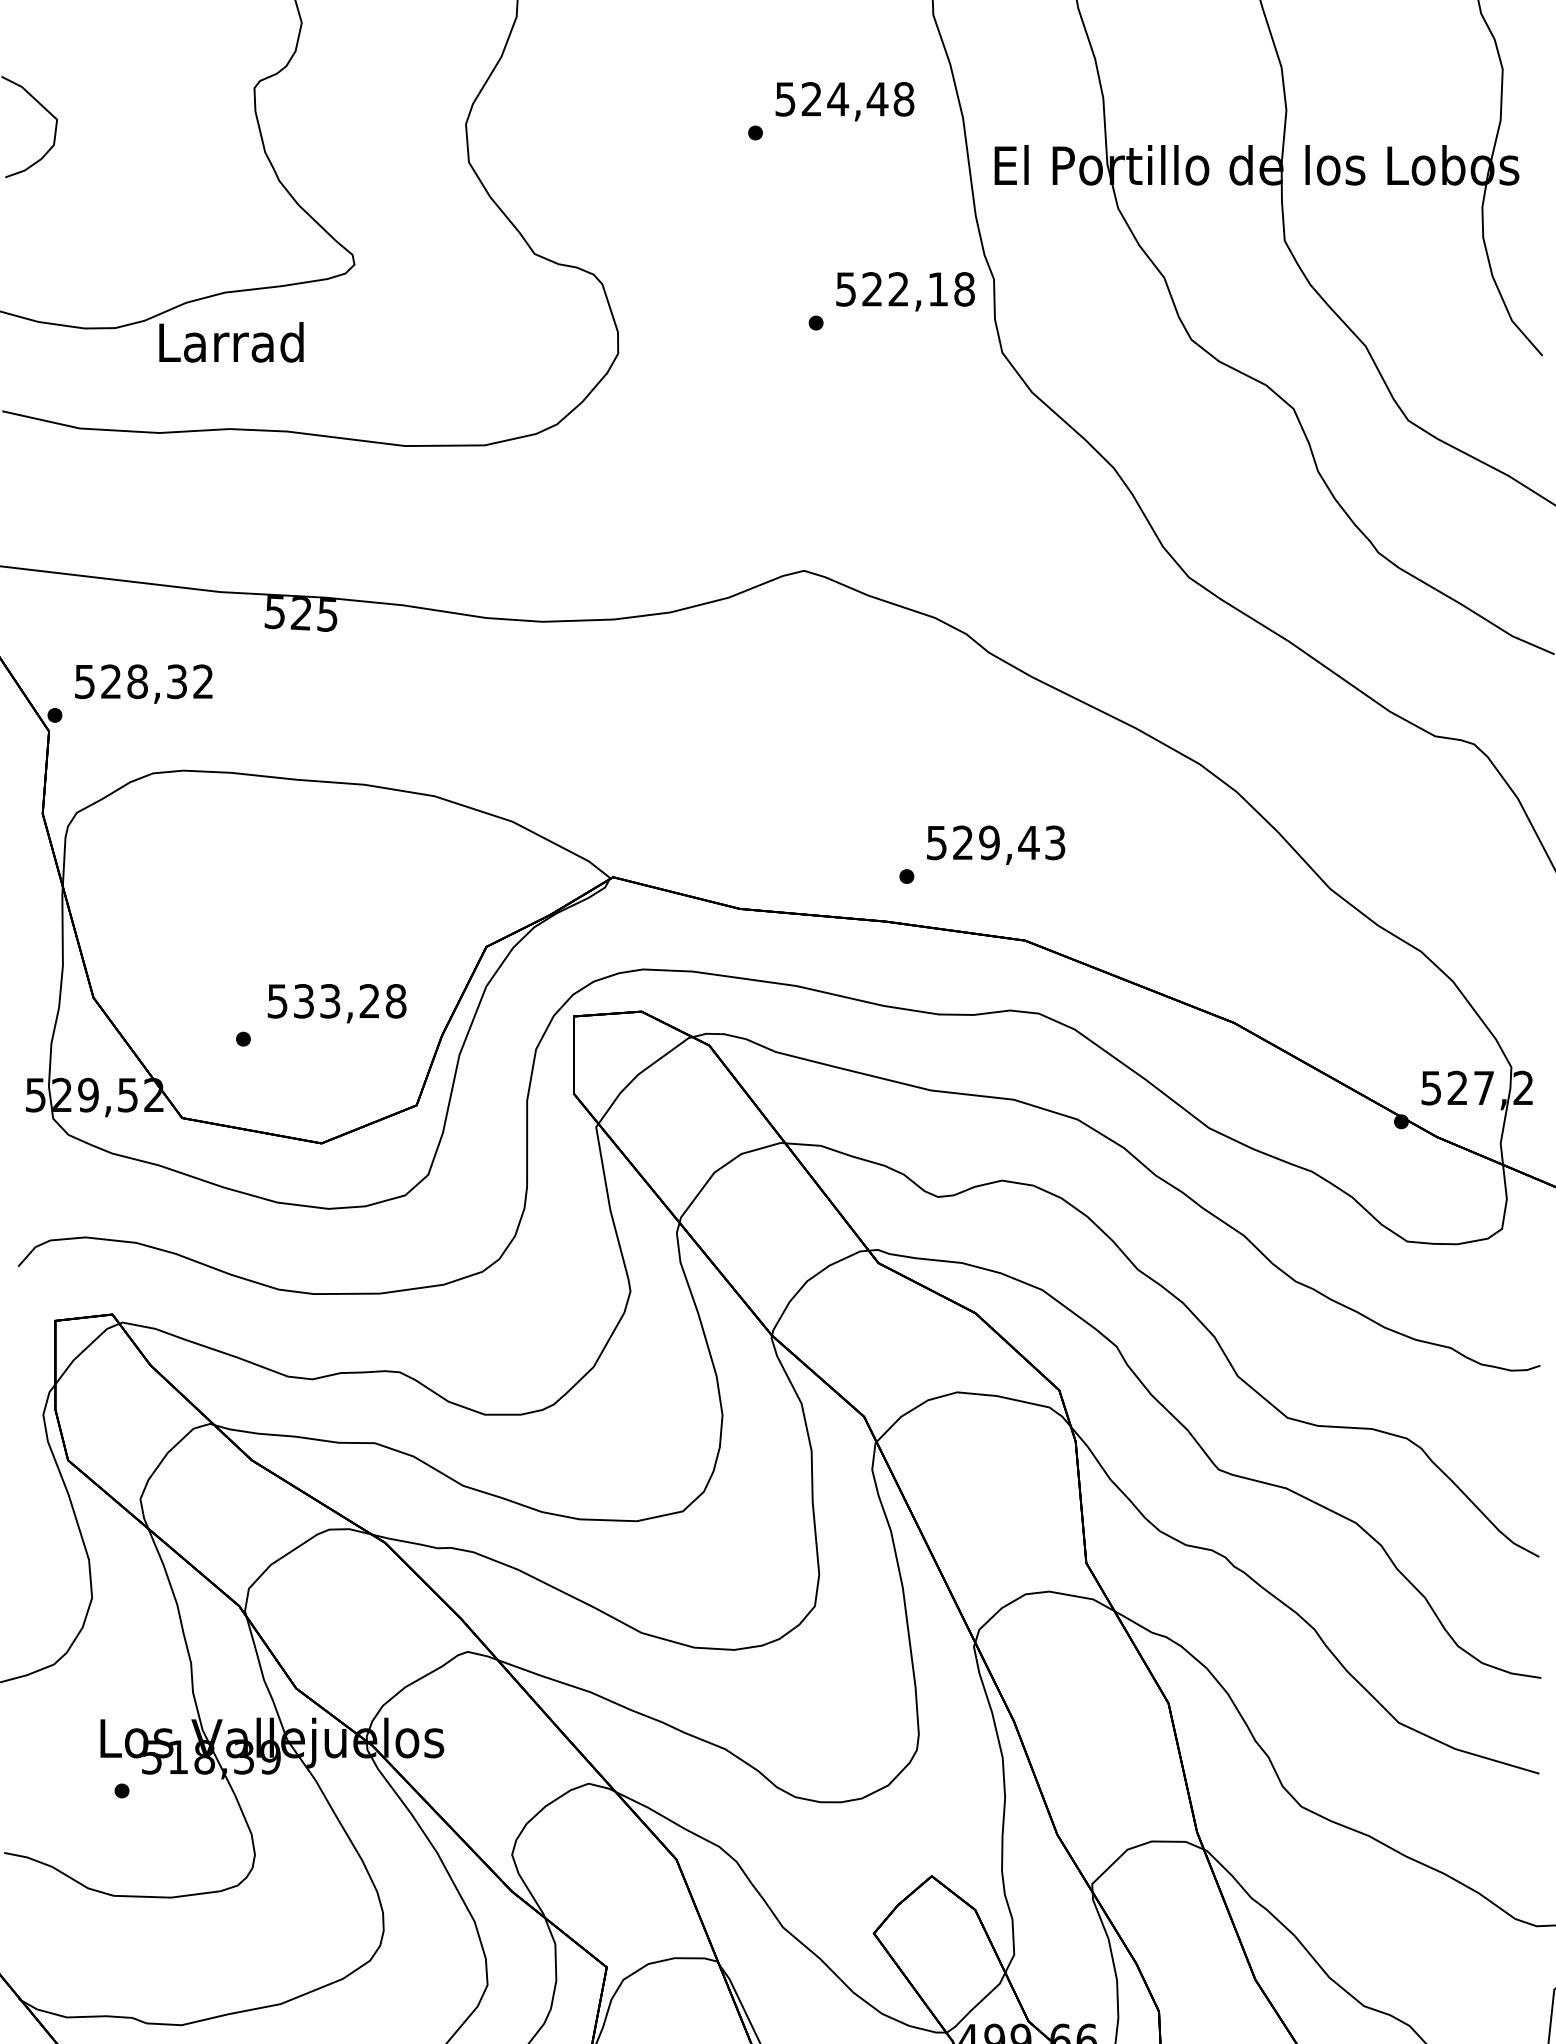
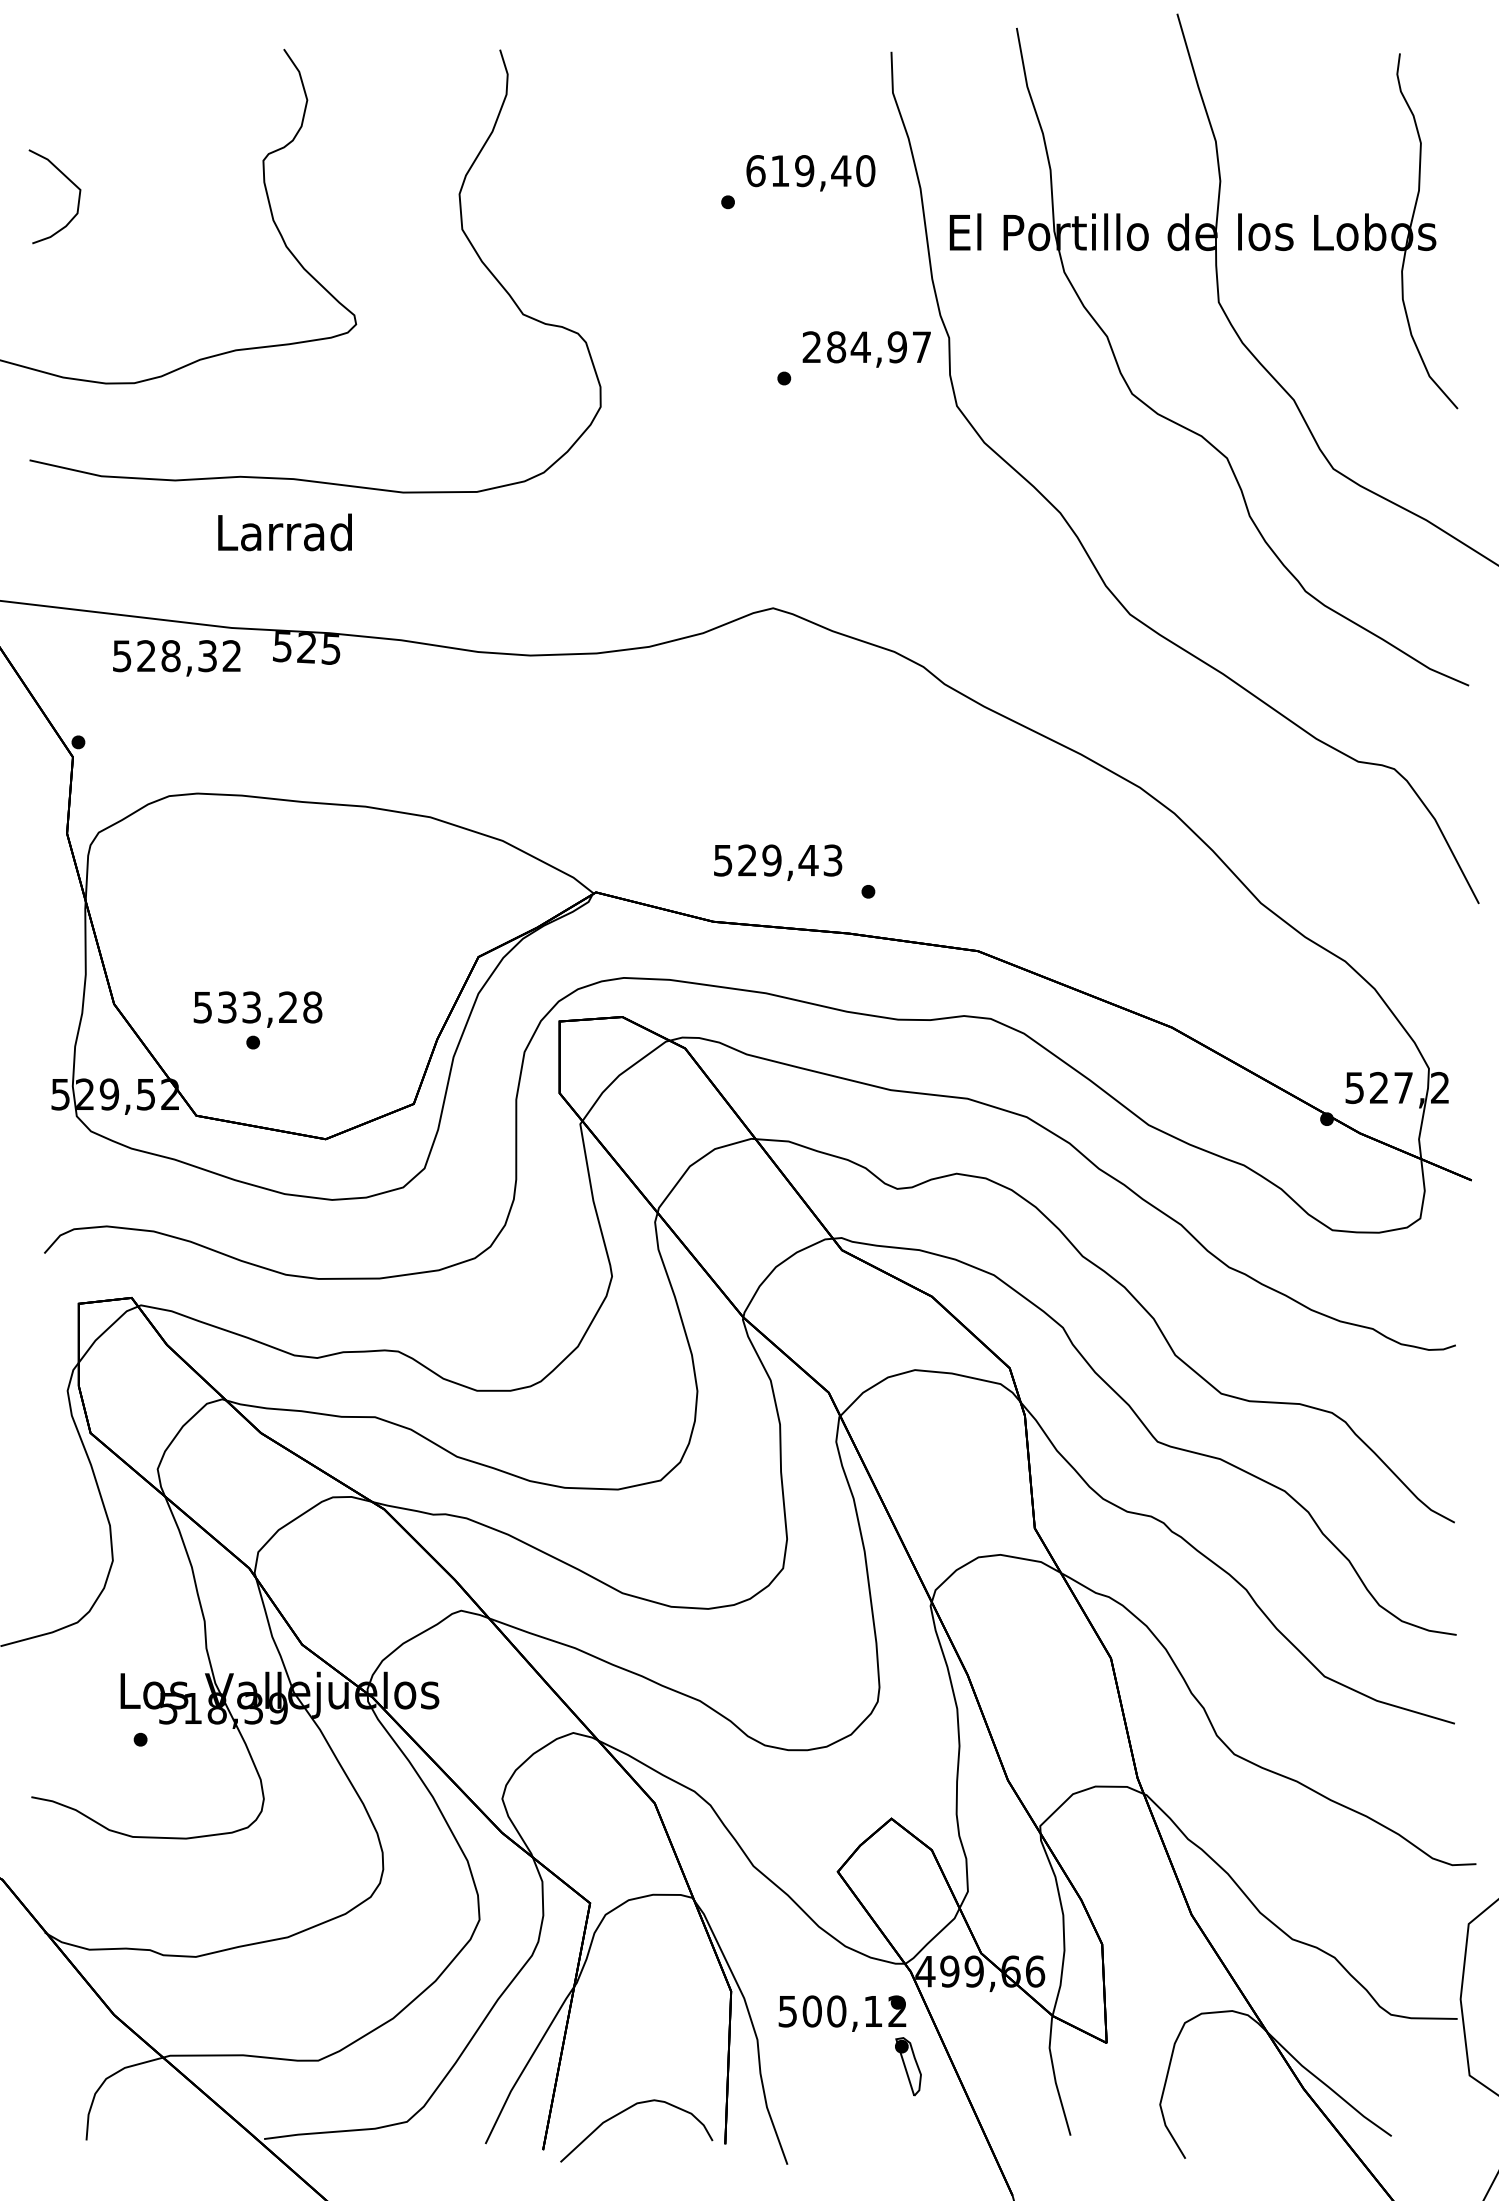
text: (844, 99) -> (810, 171), 524,48 -> 619,40
text: (904, 289) -> (866, 347), 522,18 -> 284,97
text: (230, 342) -> (284, 532), moved
text: (143, 684) -> (176, 658), moved
text: (996, 844) -> (778, 862), moved
text: (336, 1003) -> (257, 1009), moved

